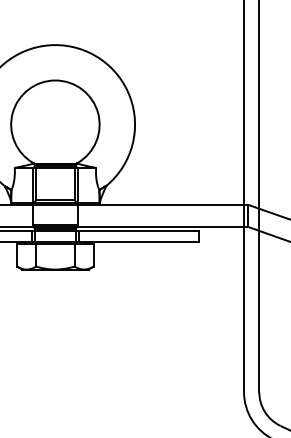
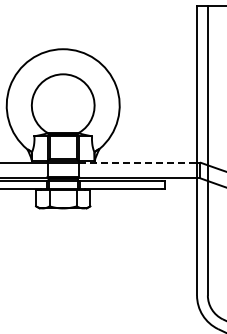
line: (161, 204) -> (138, 162), solid -> dashed

